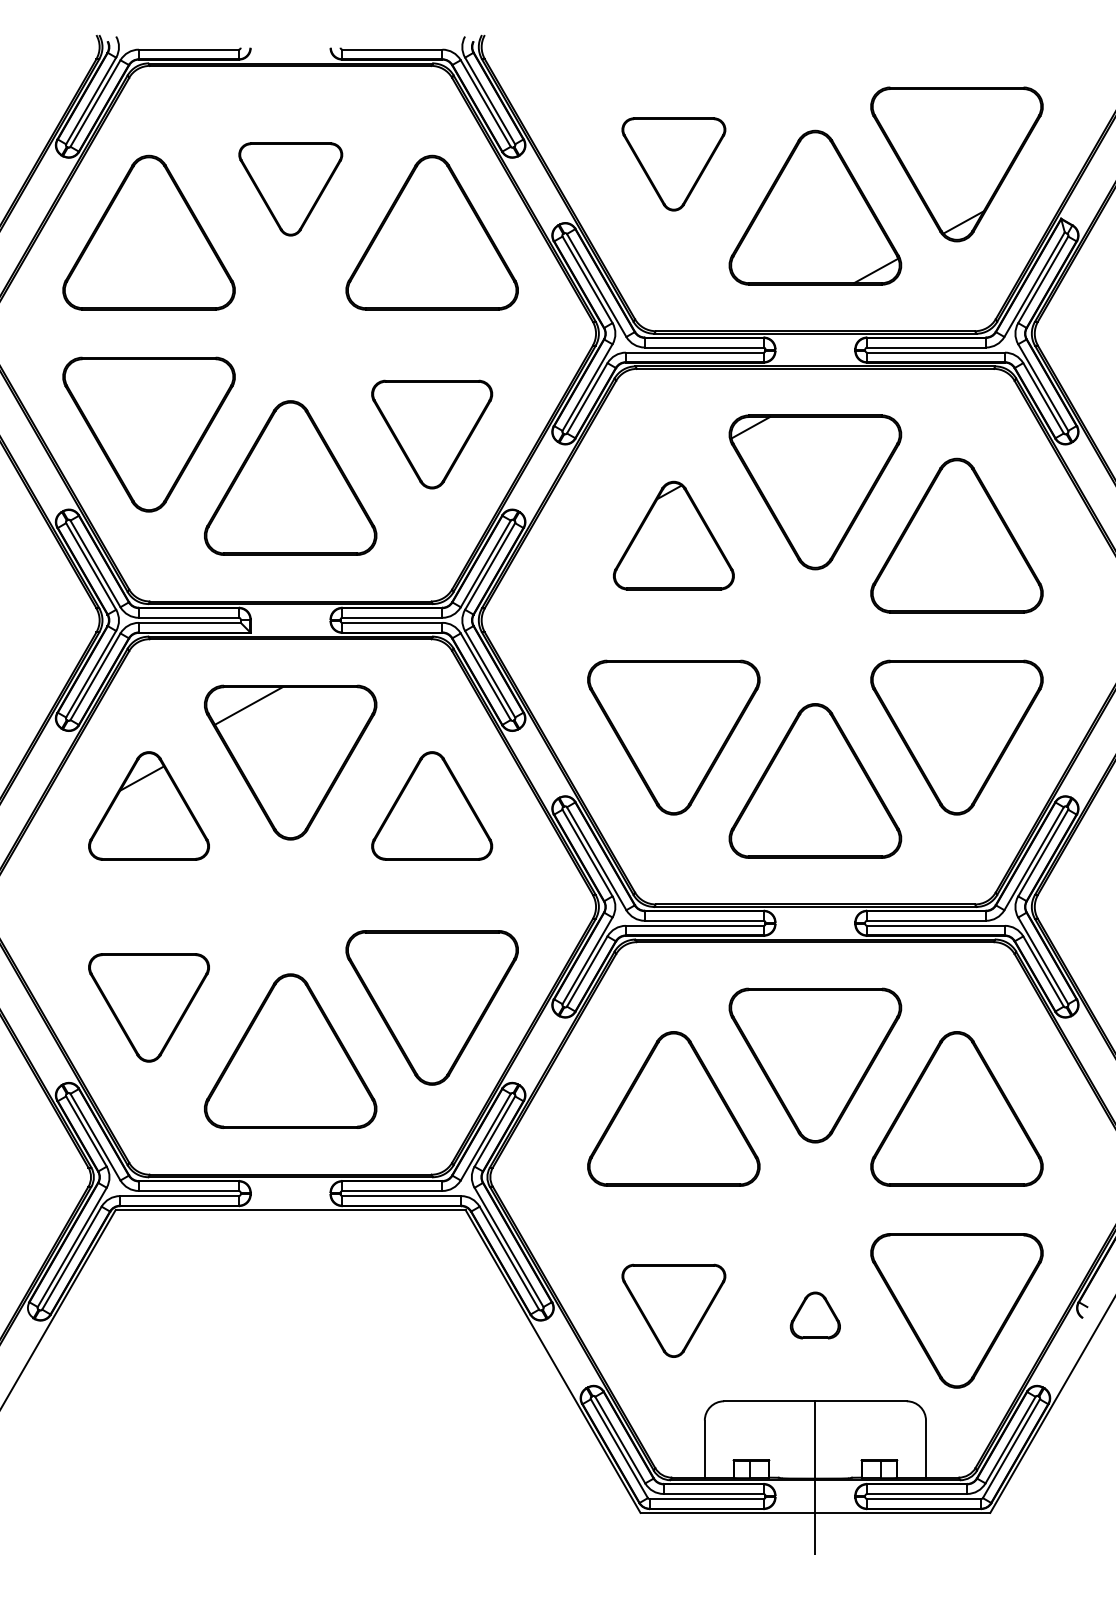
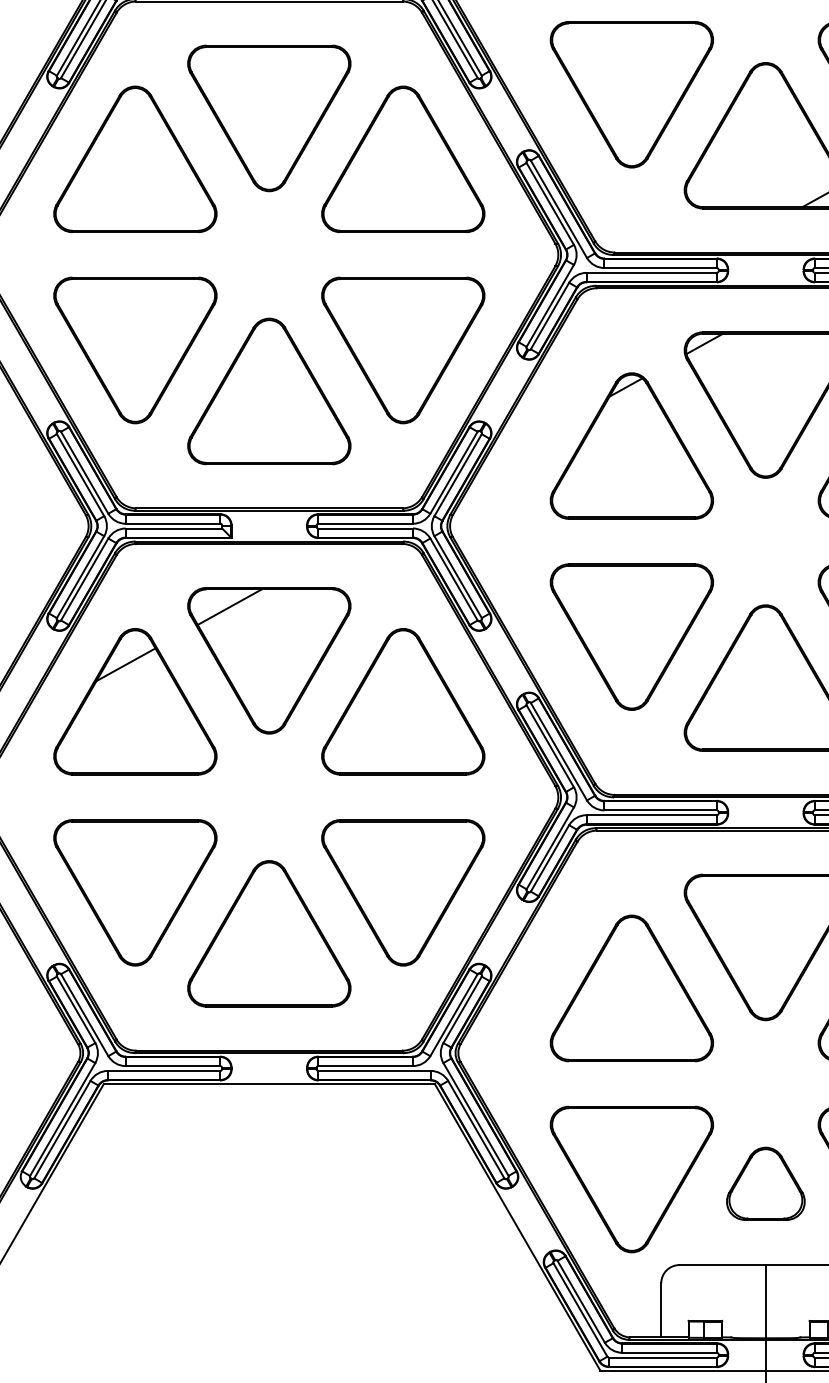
part: (673, 164) -> (631, 94), size x1.67
part: (290, 189) -> (269, 118), size x1.67
part: (431, 434) -> (402, 350), size x1.43
part: (673, 535) -> (631, 445), size x1.43
part: (148, 805) -> (134, 701), size x1.43
part: (431, 805) -> (402, 701), size x1.43
part: (148, 1007) -> (134, 892), size x1.43
part: (673, 1310) -> (631, 1179), size x1.67
part: (815, 1315) -> (765, 1183), size x1.67

